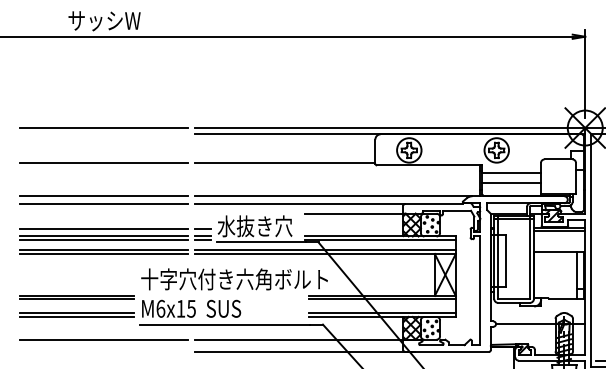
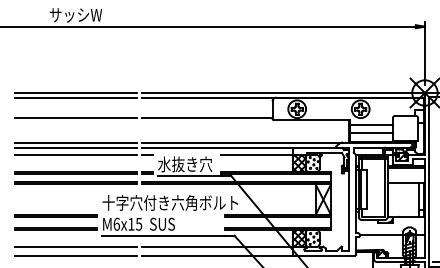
line: (104, 134) -> (75, 97), added
line: (115, 228) -> (83, 155), moved
line: (104, 351) -> (75, 255), added

